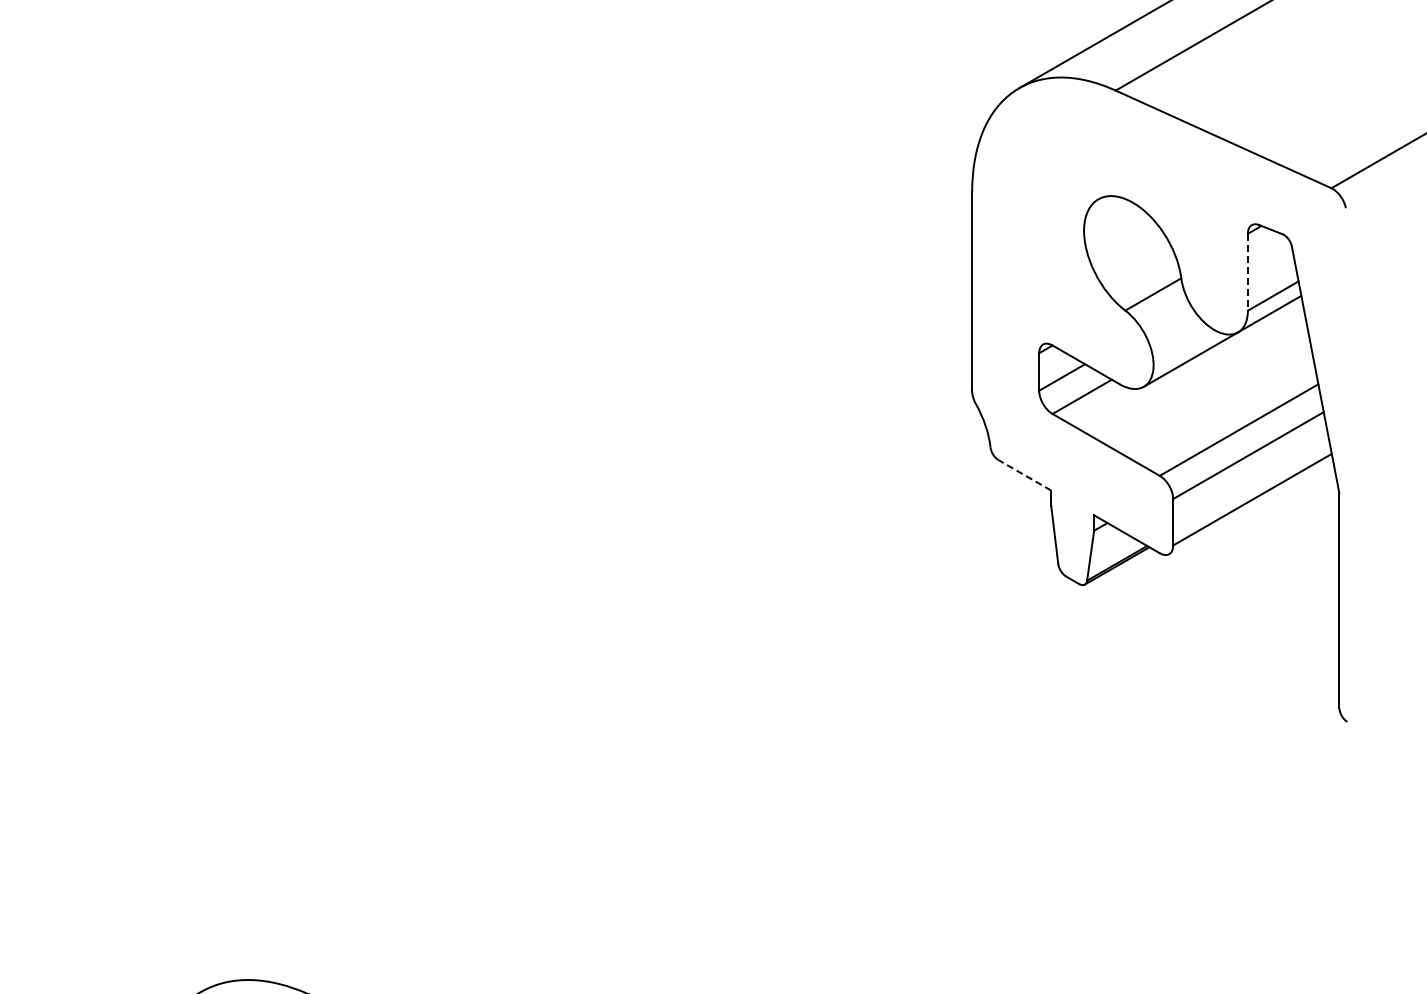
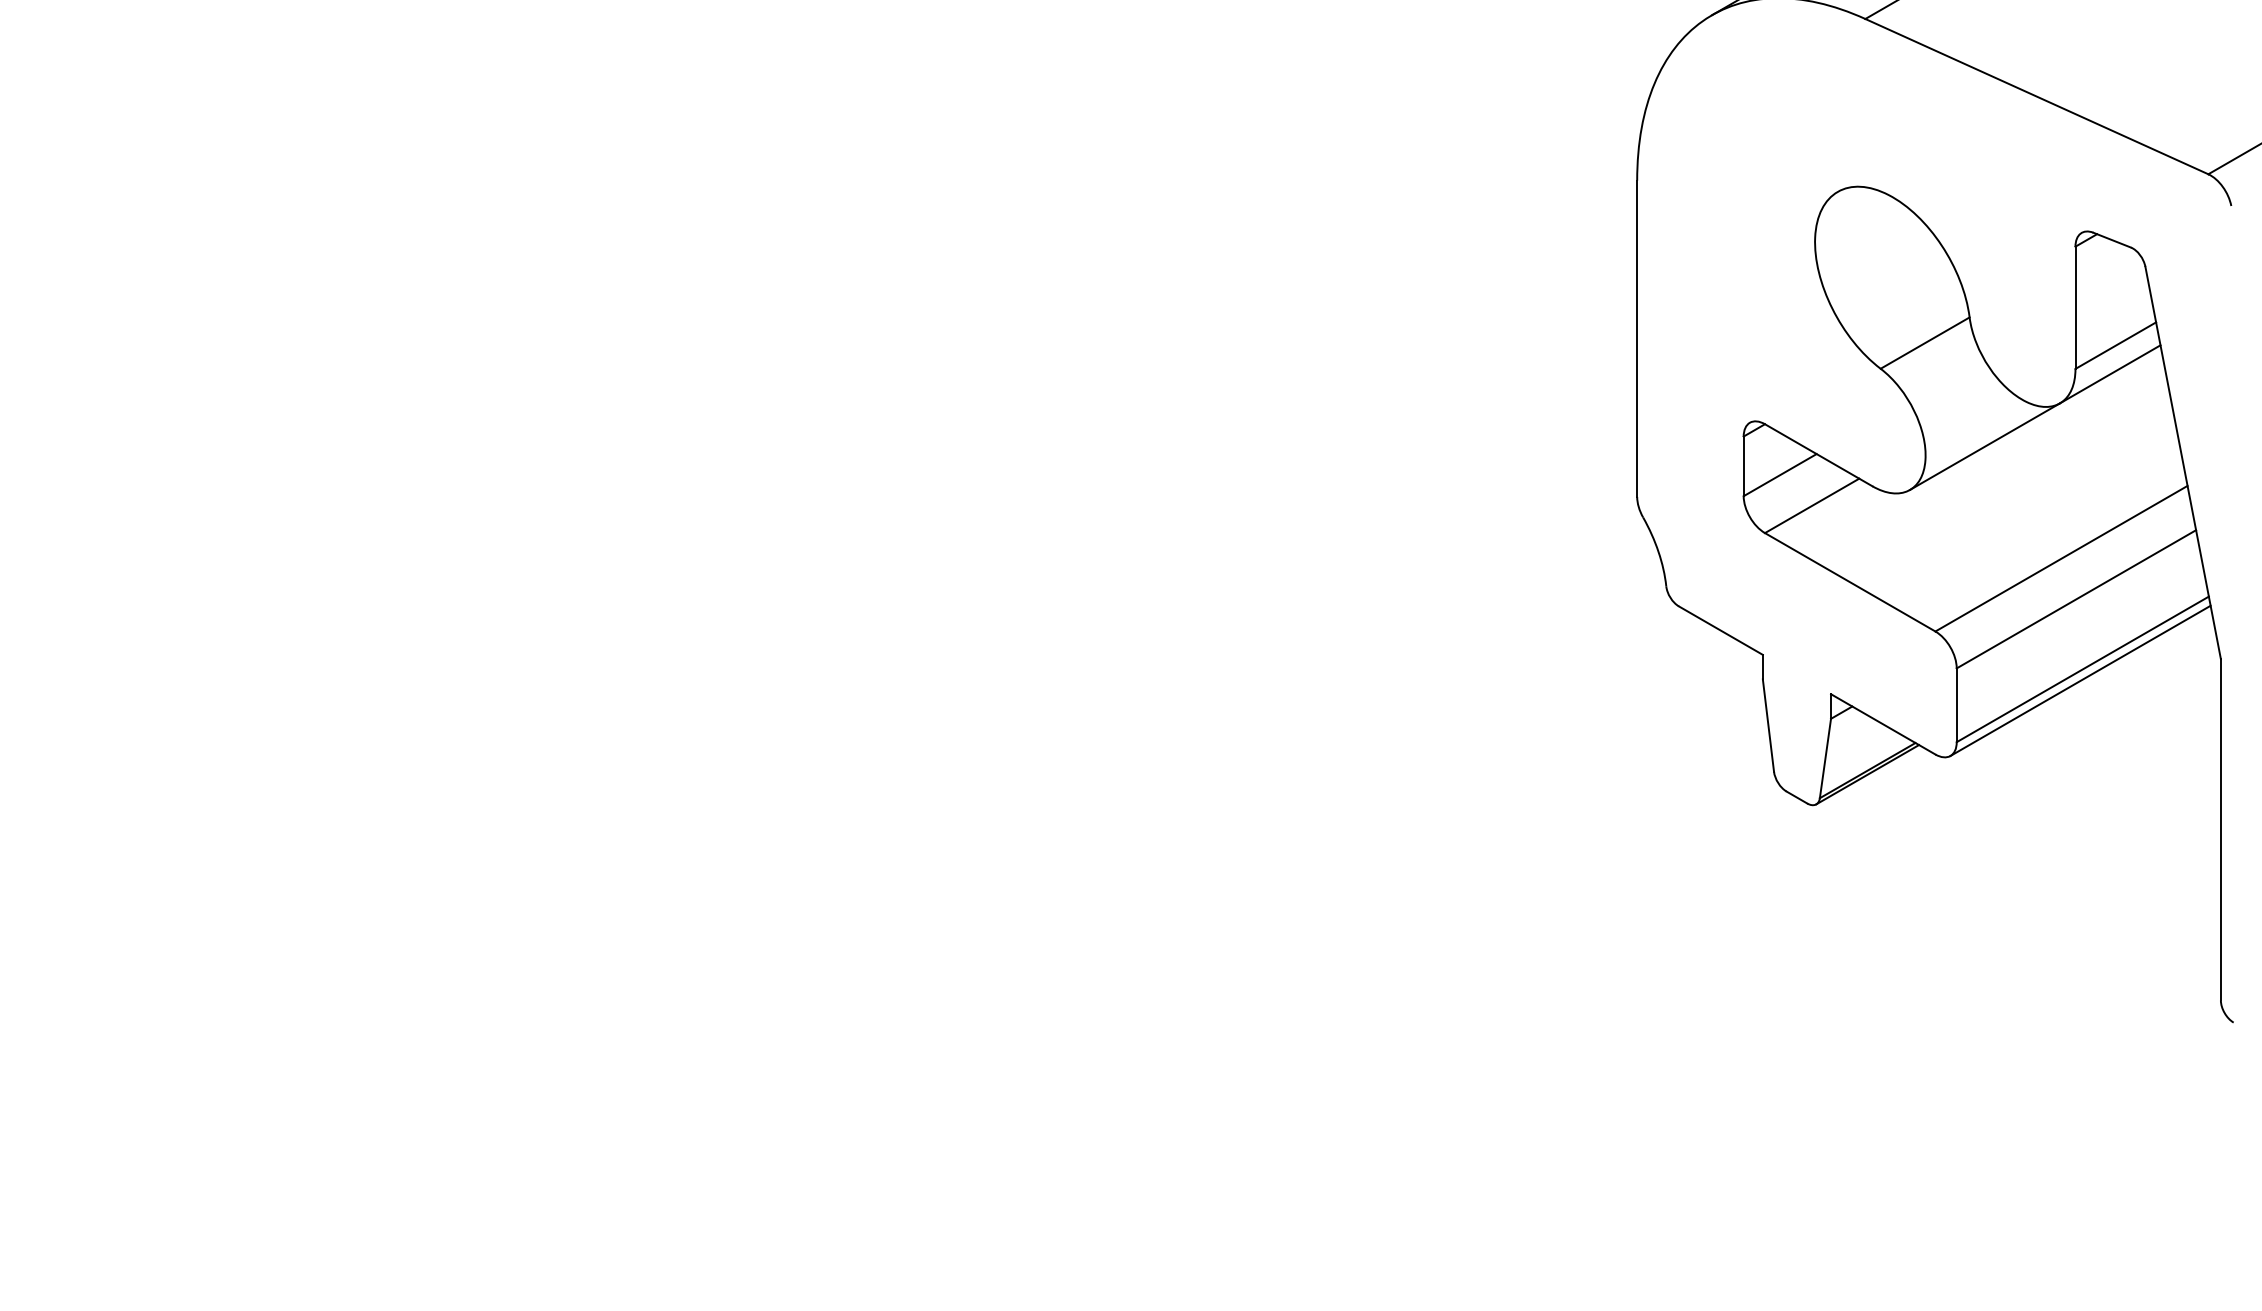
line: (1247, 272) -> (2074, 308), dashed -> solid
line: (1024, 475) -> (1720, 630), dashed -> solid
line: (1250, 506) -> (2079, 680), added

